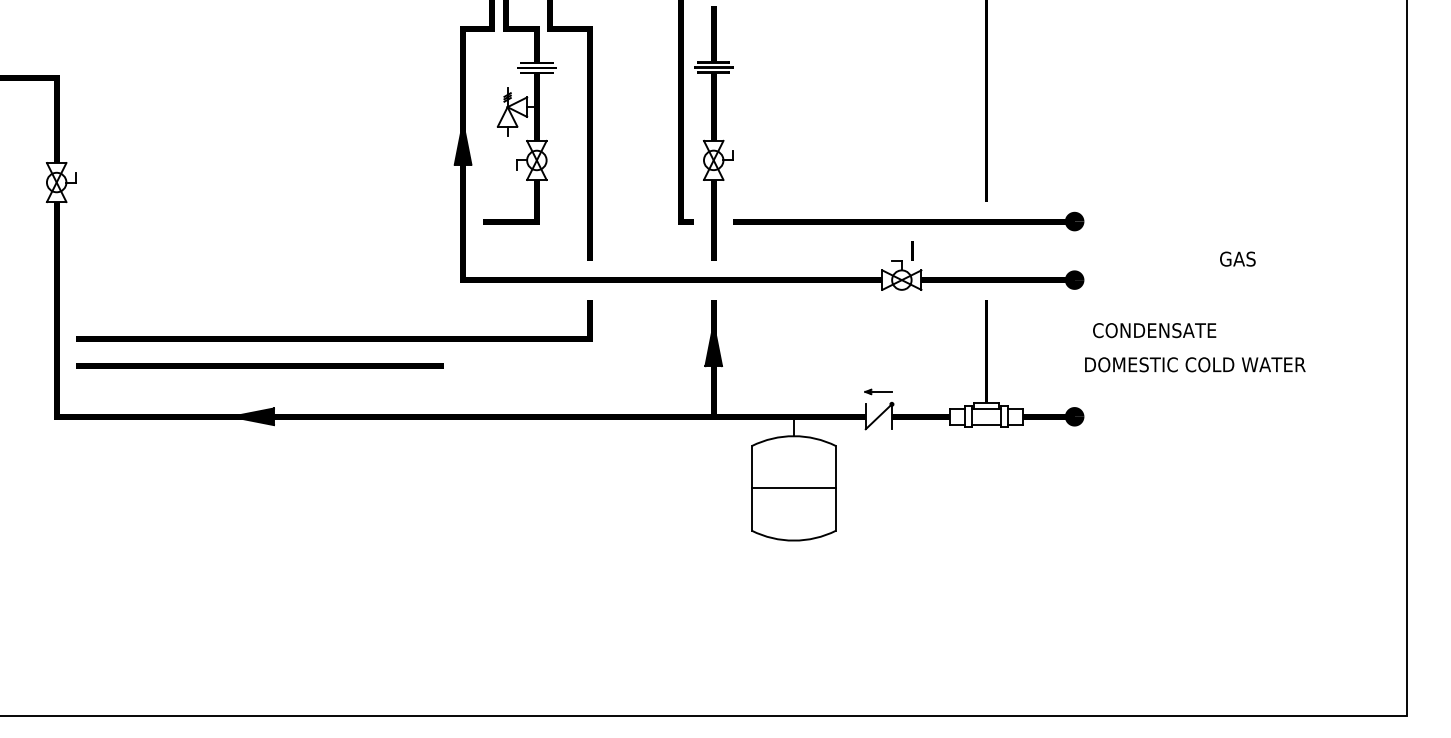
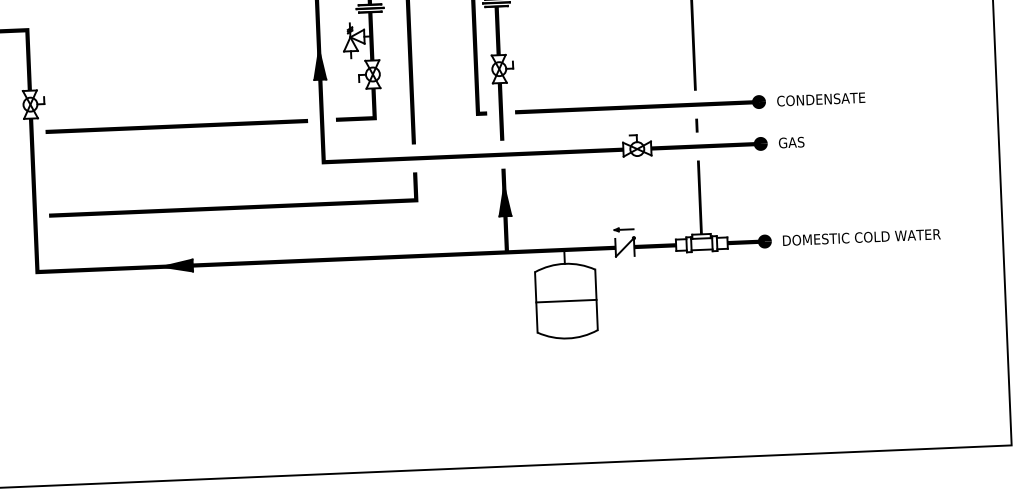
line: (912, 250) -> (696, 125), moved
text: (1237, 258) -> (791, 142), moved
text: (1154, 330) -> (821, 99), moved
text: (1195, 364) -> (861, 237), moved
line: (259, 365) -> (176, 126), moved

